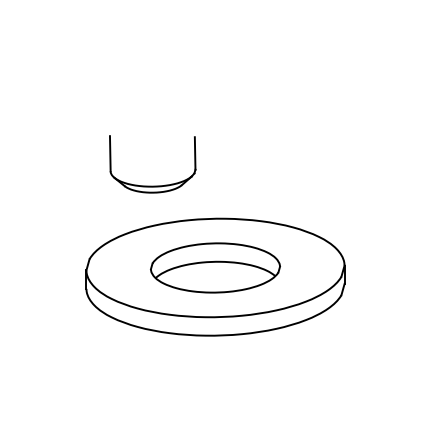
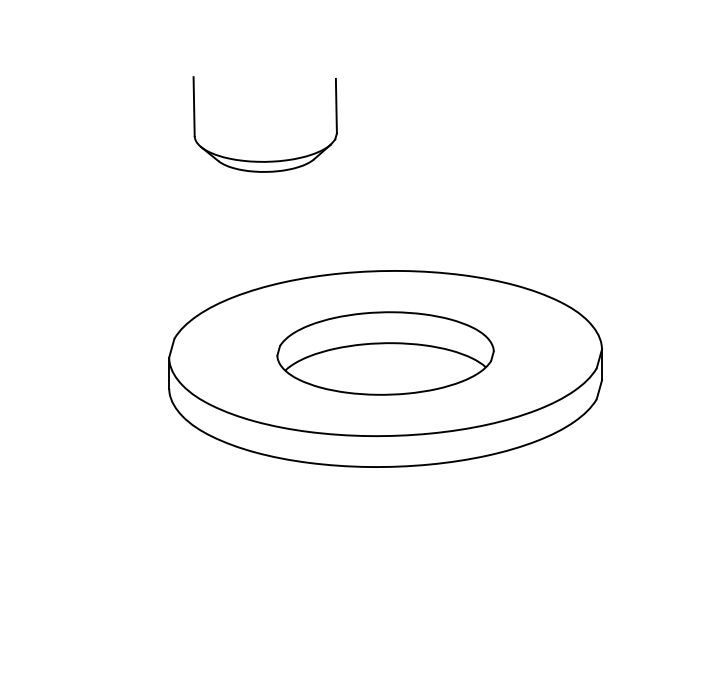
part: (152, 185) -> (264, 159), moved

